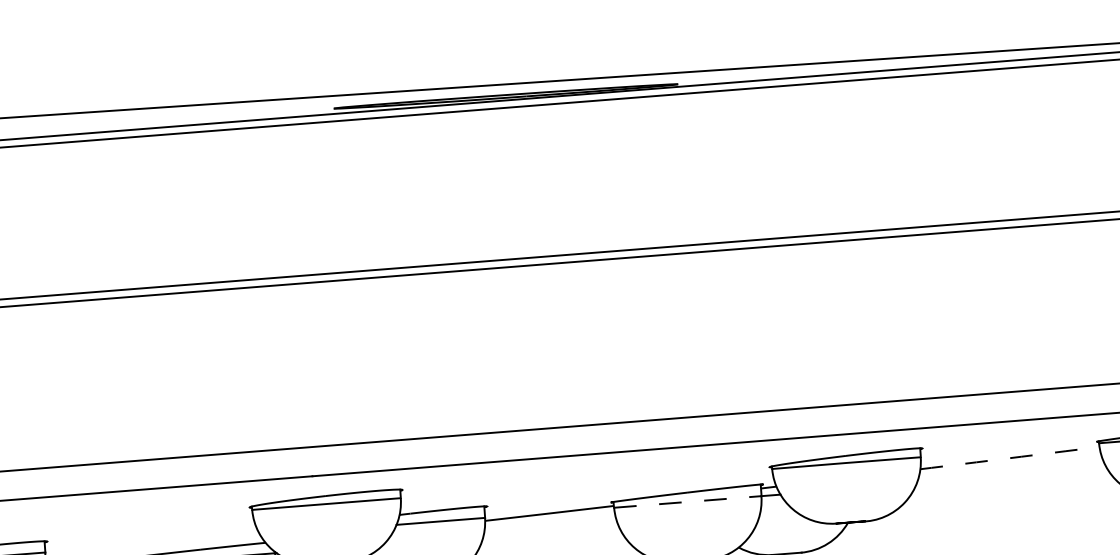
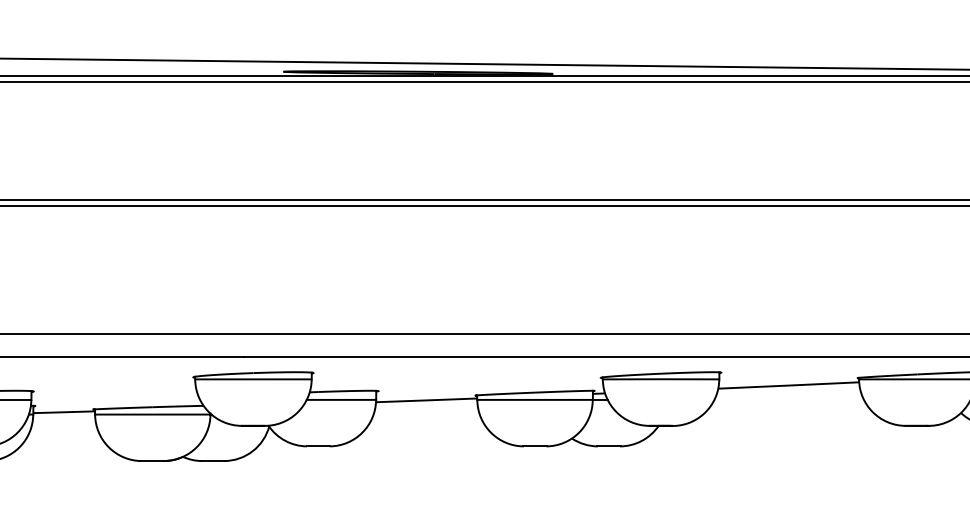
arc: (1009, 458) -> (788, 385), dashed -> solid
line: (688, 501) -> (535, 399), dashed -> solid

